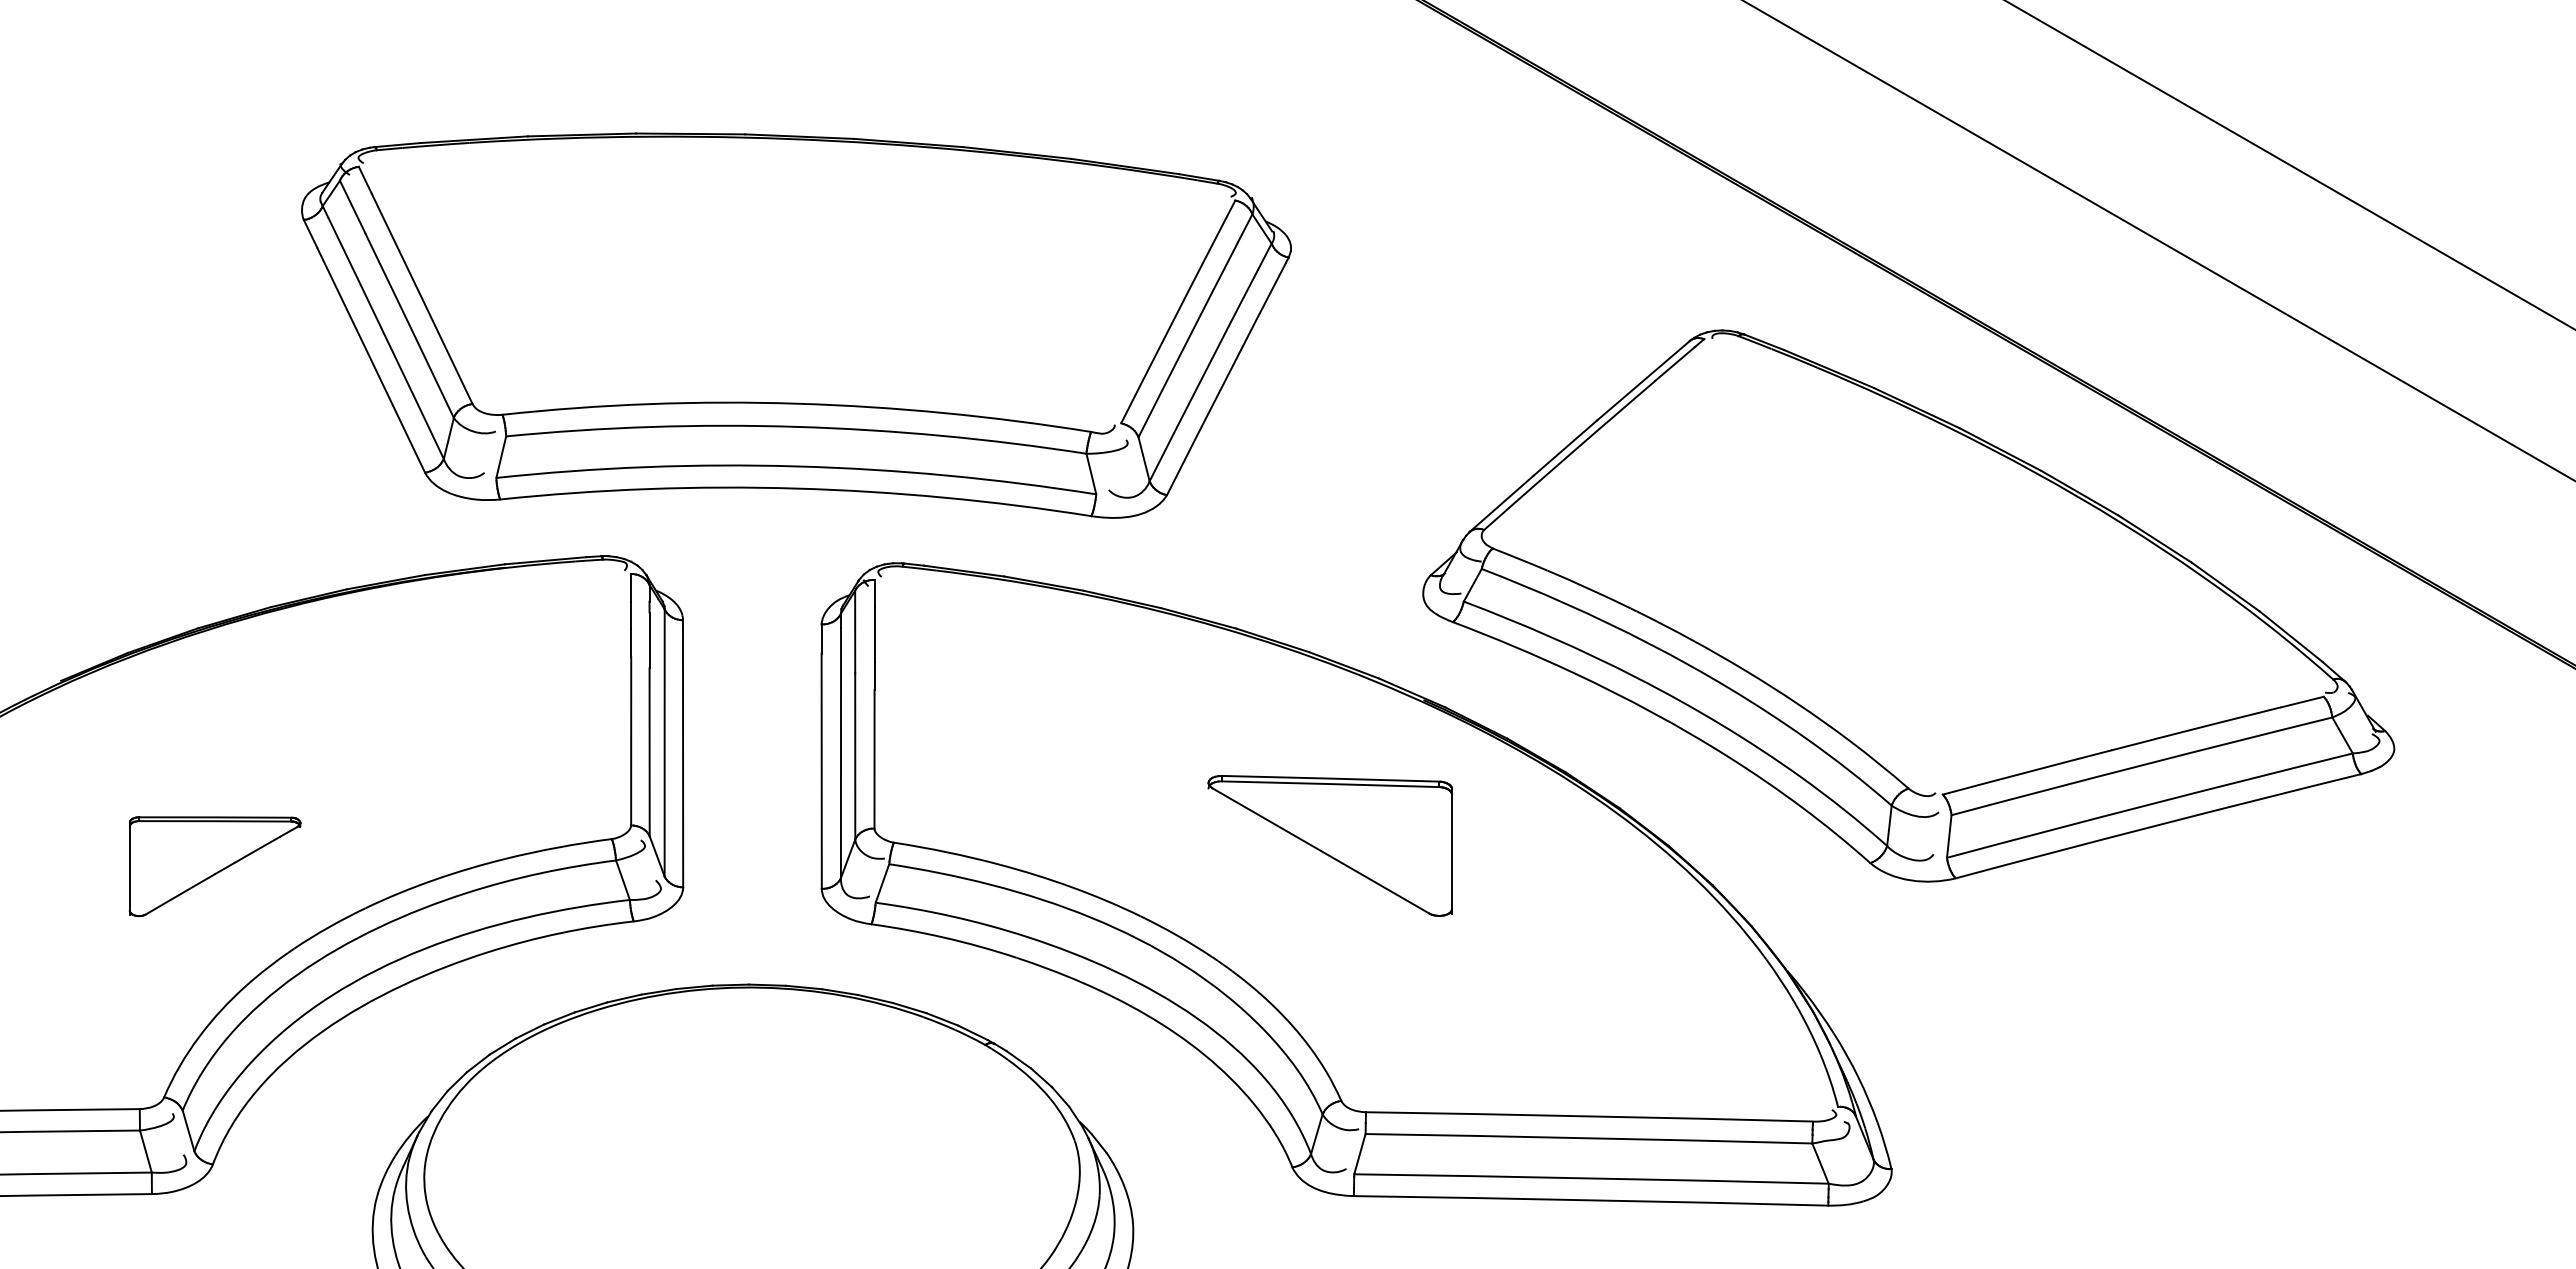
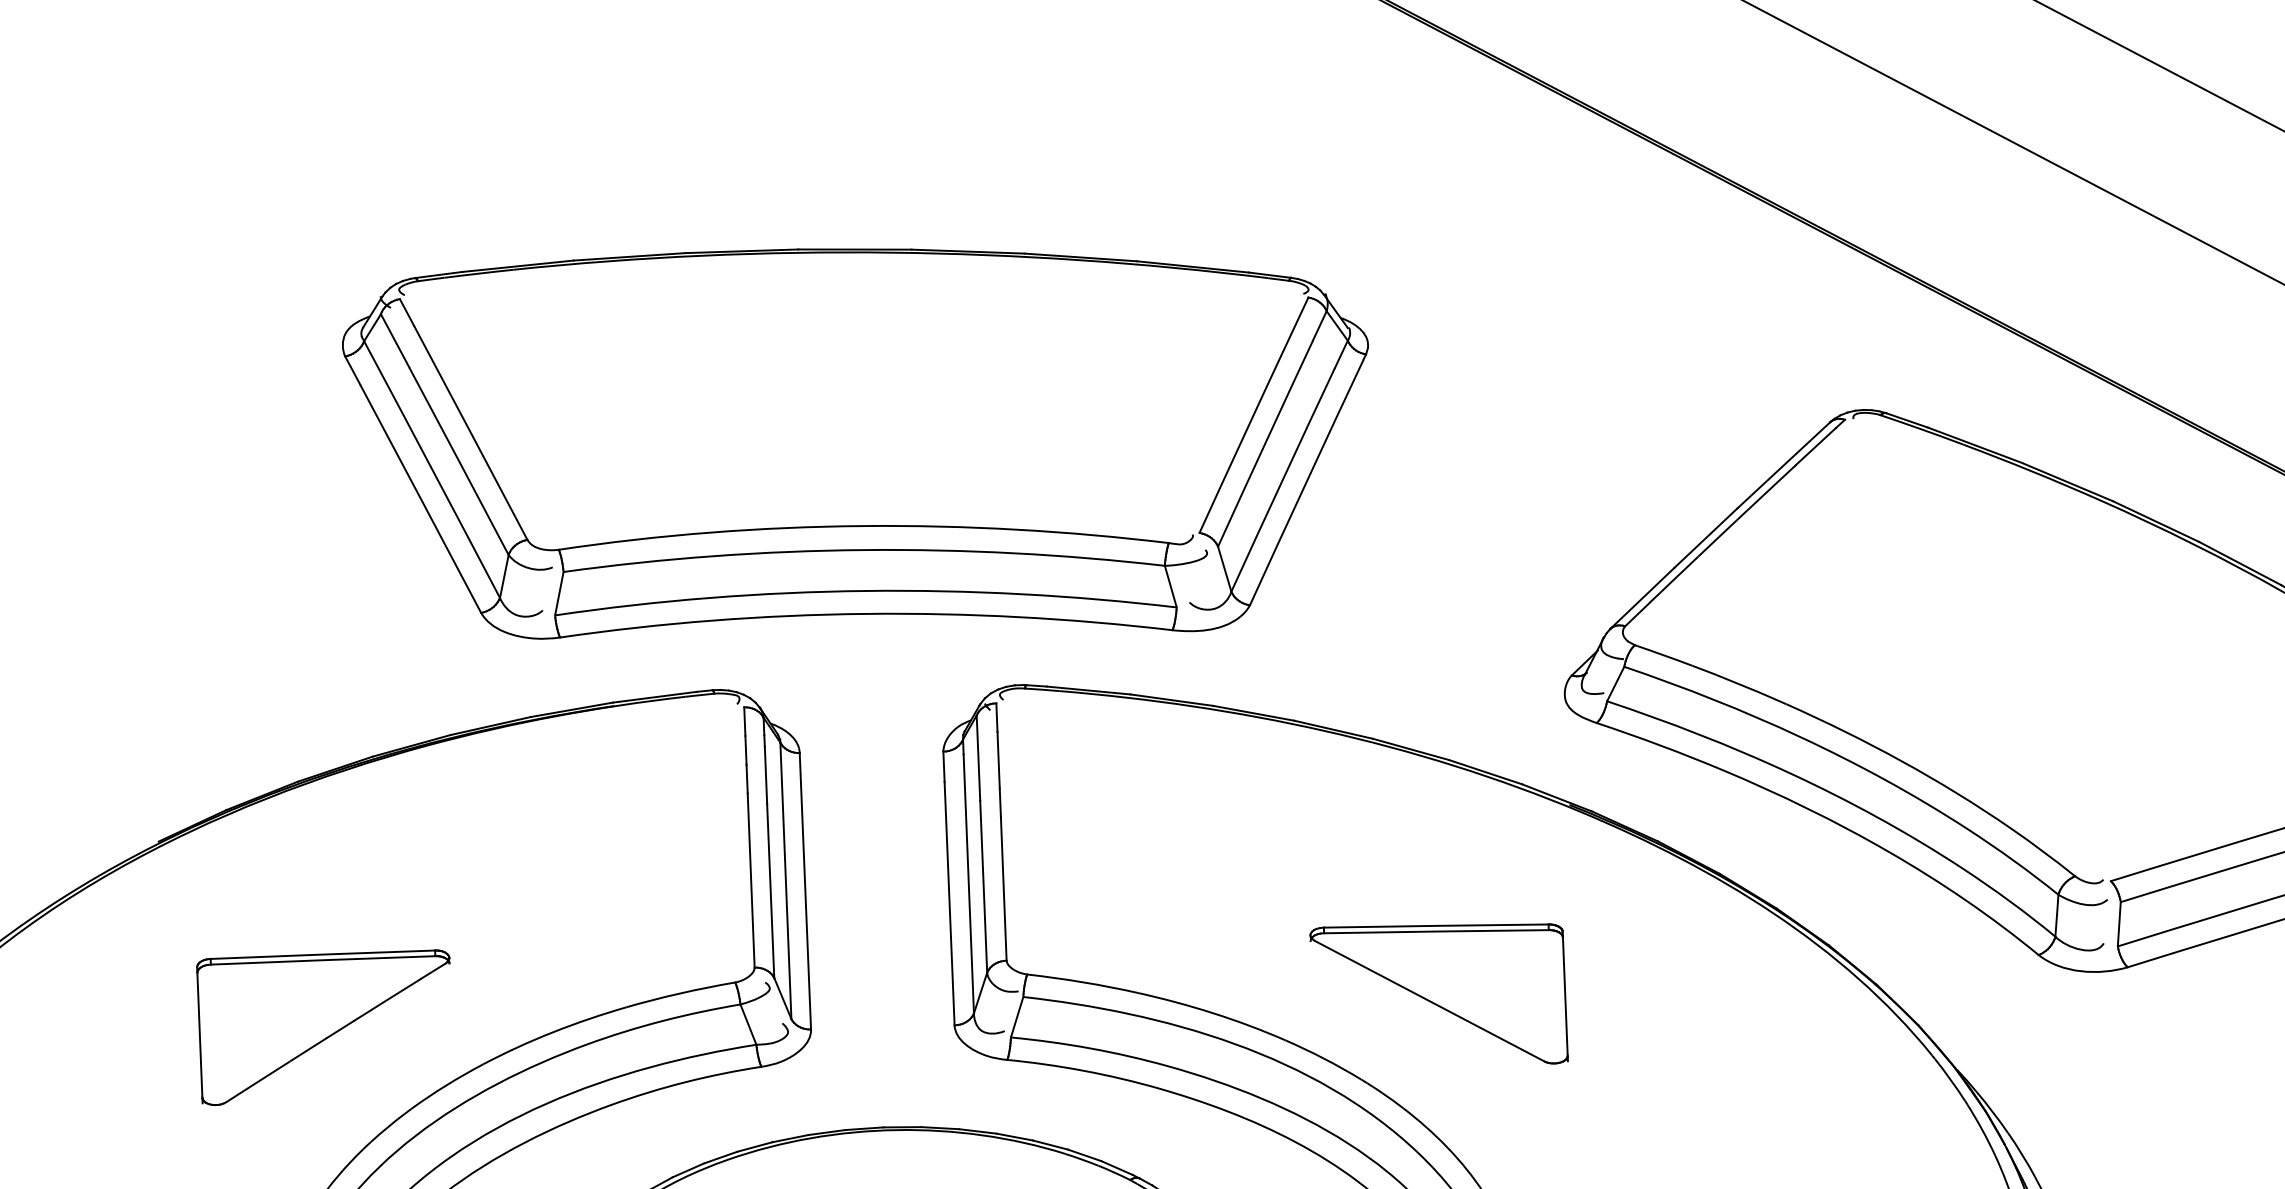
part: (796, 325) -> (859, 445), moved
part: (1330, 845) -> (1439, 995), moved
part: (214, 866) -> (325, 1027), size x1.43

